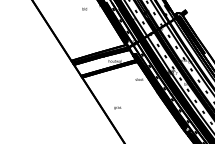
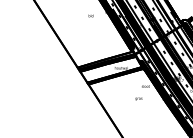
text: (117, 107) -> (138, 98), moved

